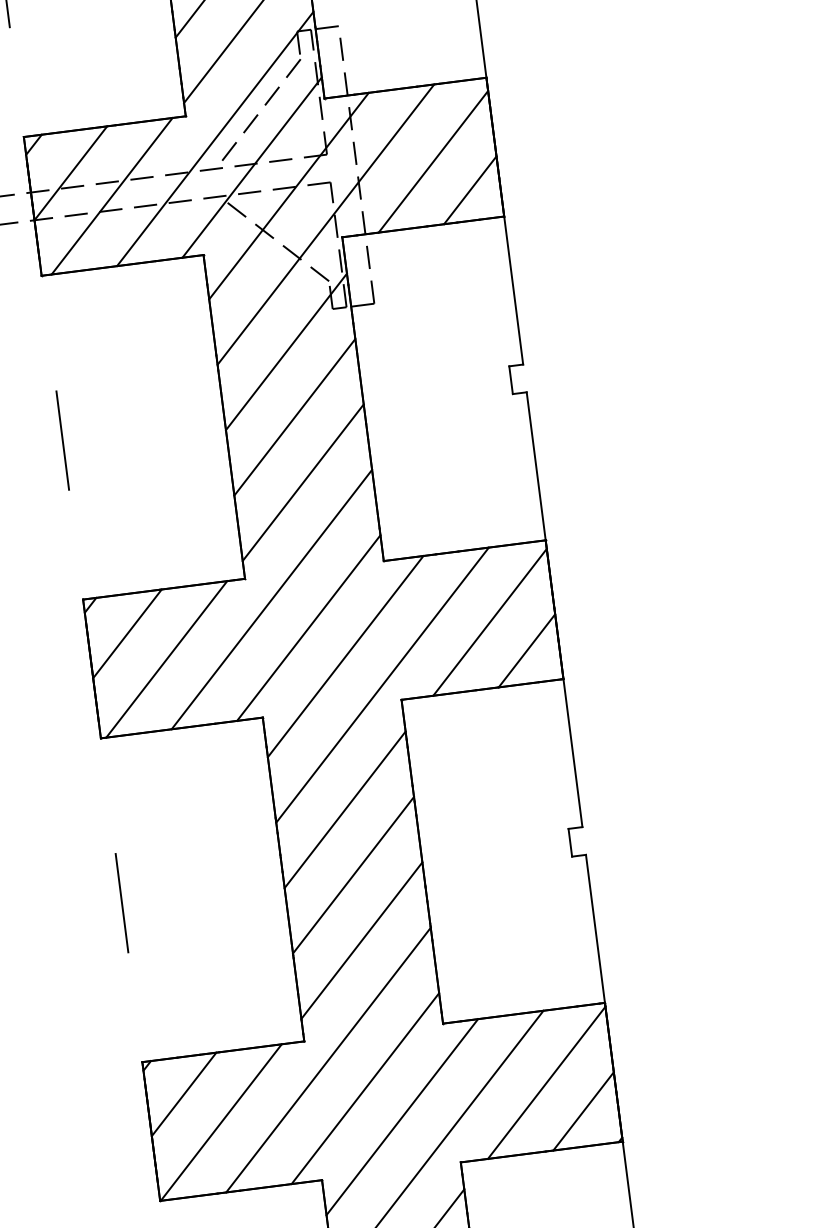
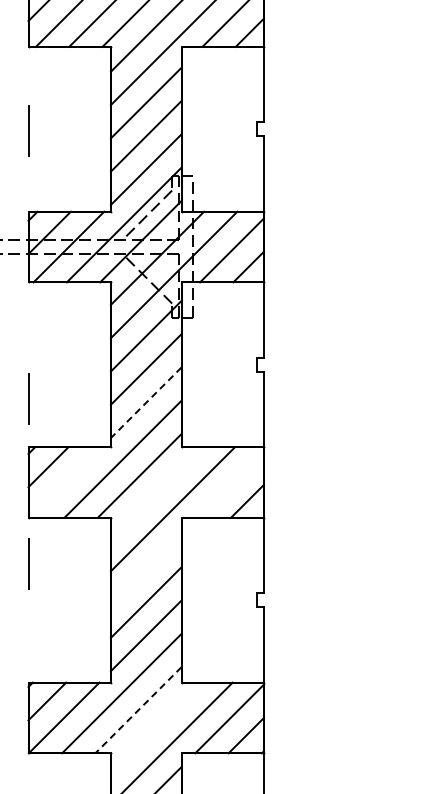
line: (62, 439) -> (28, 398), moved
line: (303, 482) -> (146, 402), solid -> dashed
line: (489, 622) -> (230, 484), removed
line: (344, 656) -> (155, 492), removed
line: (166, 659) -> (66, 482), removed
line: (343, 808) -> (145, 568), removed
line: (121, 902) -> (28, 563), moved
line: (365, 1089) -> (138, 710), solid -> dashed
line: (400, 1116) -> (154, 726), removed

